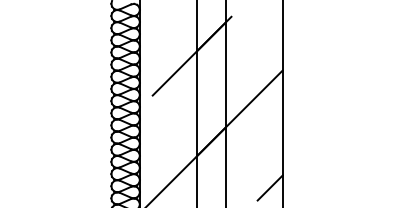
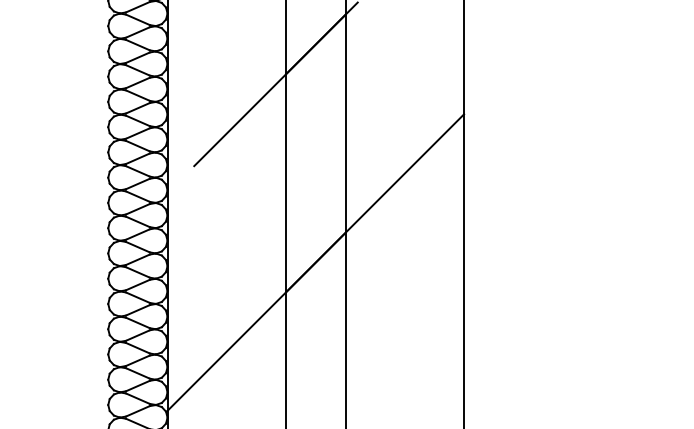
line: (269, 187) -> (436, 357), removed

